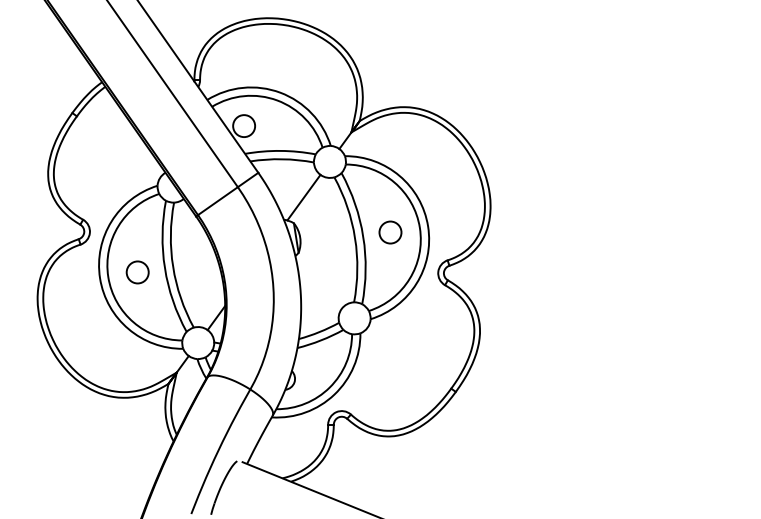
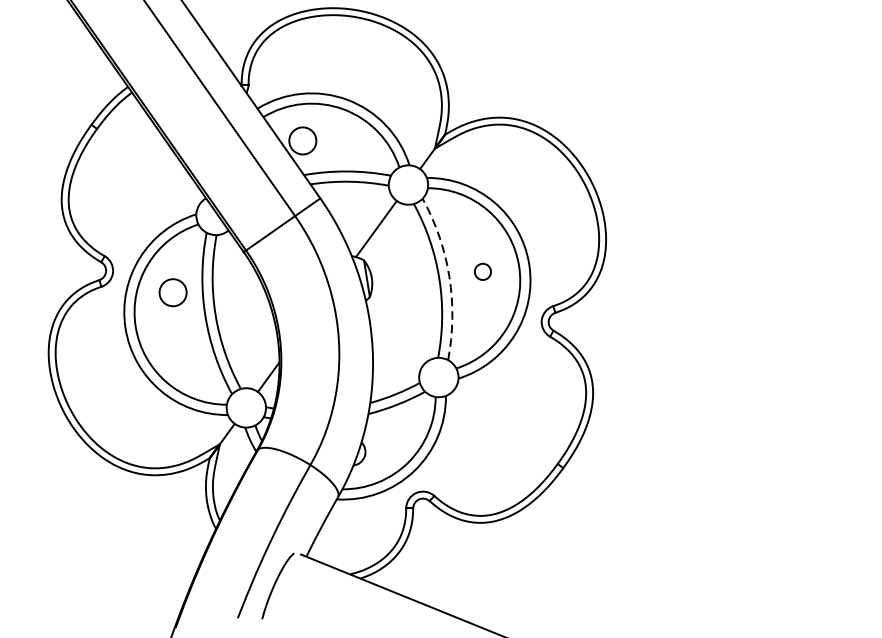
circle: (390, 232) -> (482, 271), size x0.6
arc: (363, 236) -> (449, 276), solid -> dashed
circle: (137, 272) -> (172, 292), moved

